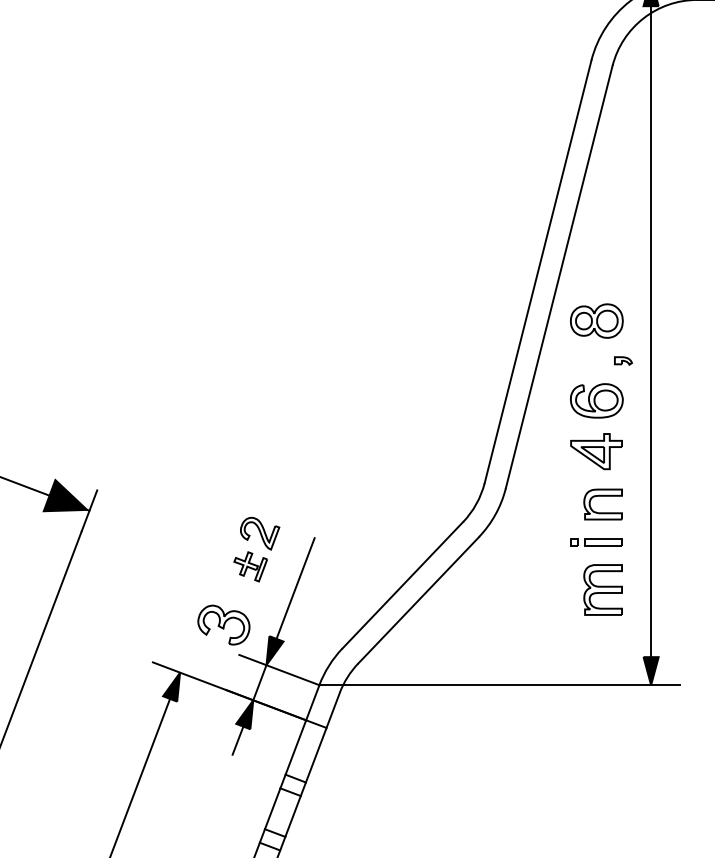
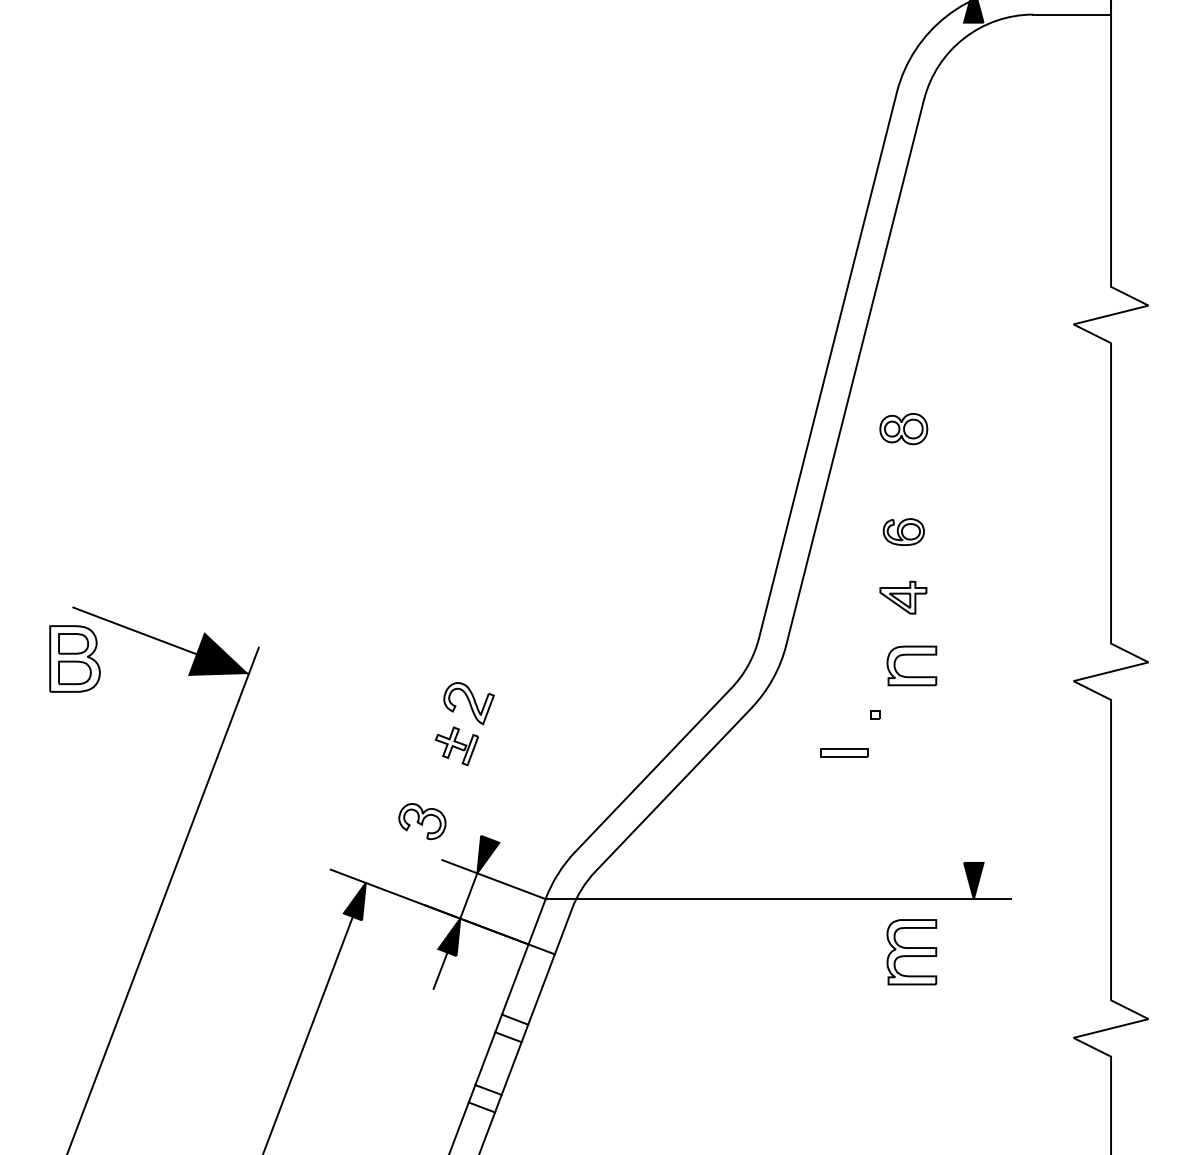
part: (596, 320) -> (903, 428), size x0.7
line: (650, 331) -> (973, 442), removed
part: (623, 360) -> (938, 480), removed
part: (596, 400) -> (903, 531), size x0.6
part: (596, 451) -> (903, 597), size x0.7
part: (603, 542) -> (844, 752), moved
line: (295, 588) -> (514, 774), removed
part: (602, 590) -> (911, 952), moved
part: (224, 625) -> (422, 821), size x0.7

